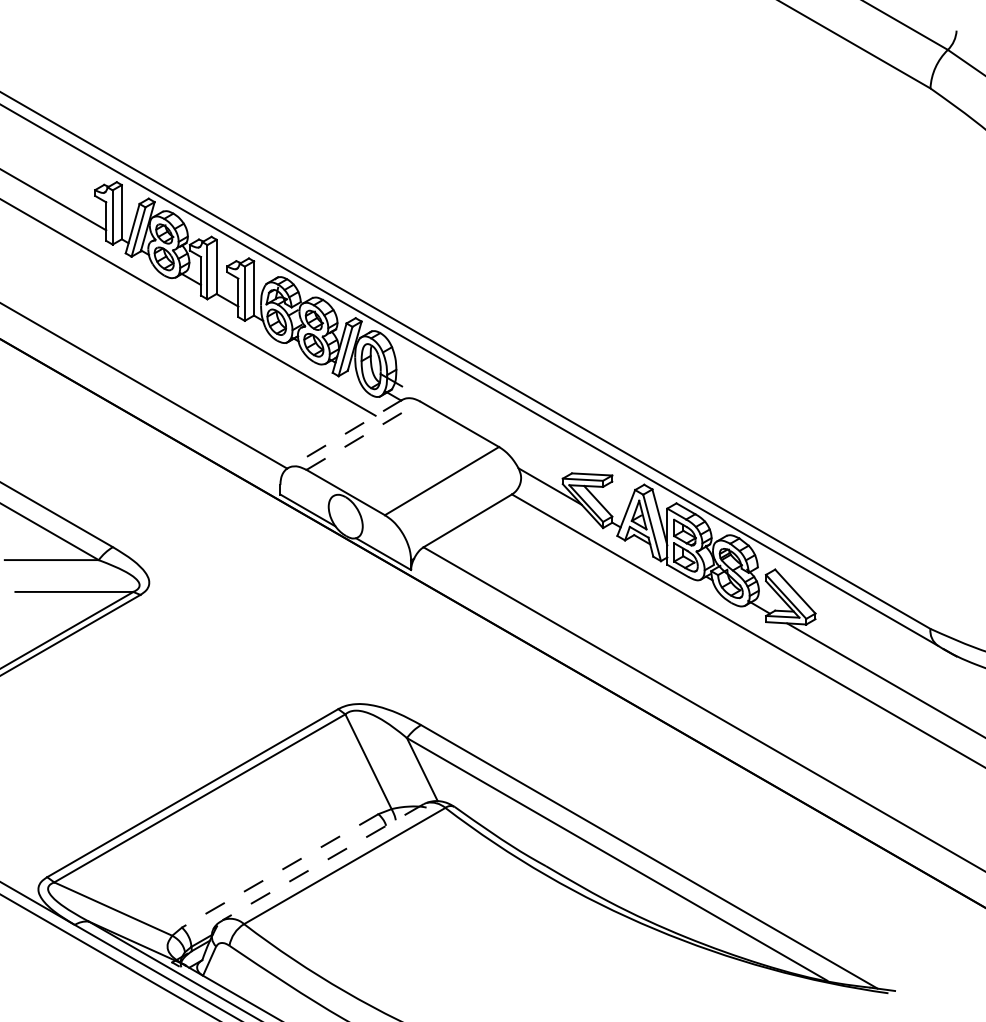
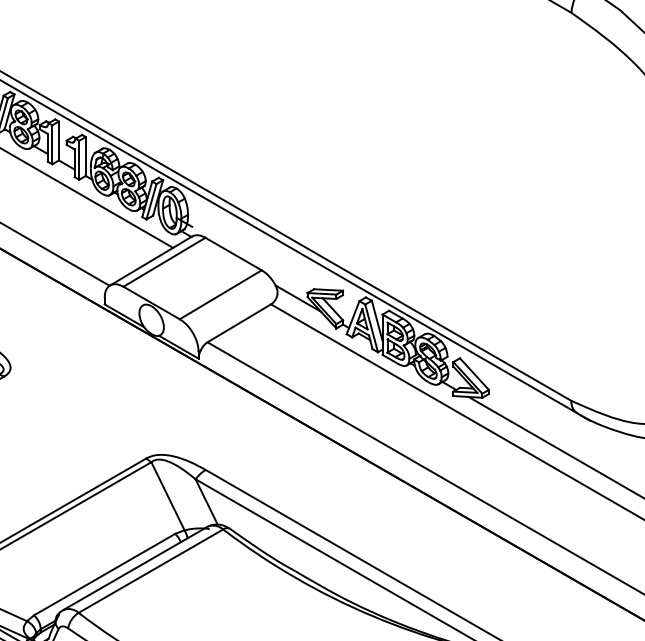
line: (344, 434) -> (150, 261), dashed -> solid
line: (364, 435) -> (165, 262), dashed -> solid
line: (322, 862) -> (134, 568), dashed -> solid
line: (279, 871) -> (104, 575), dashed -> solid

